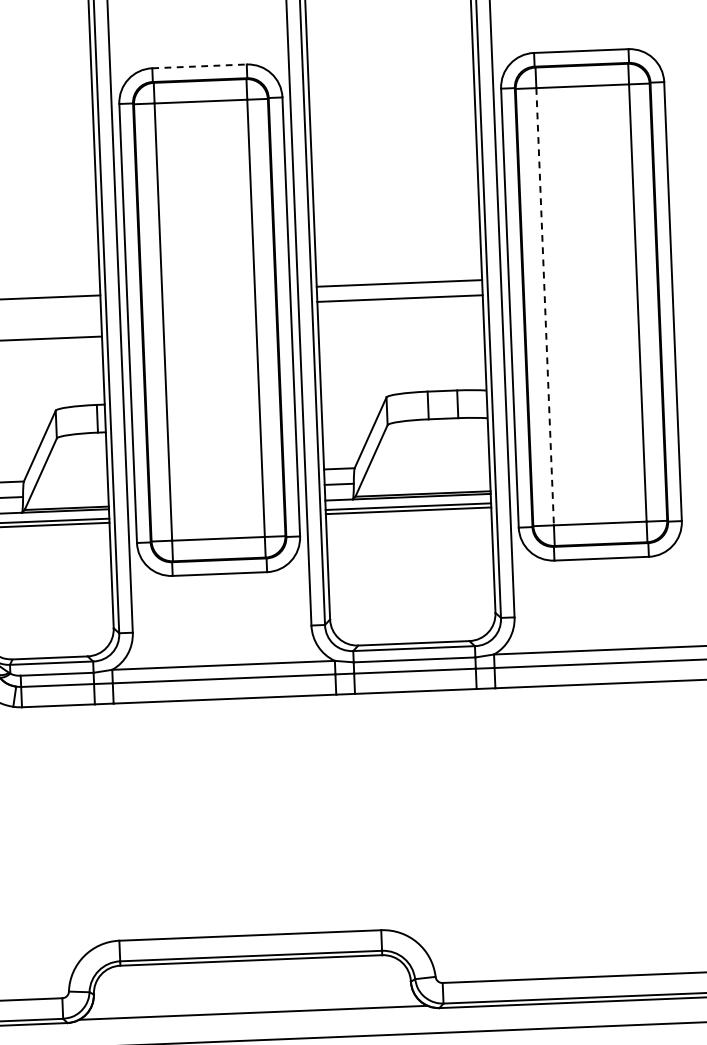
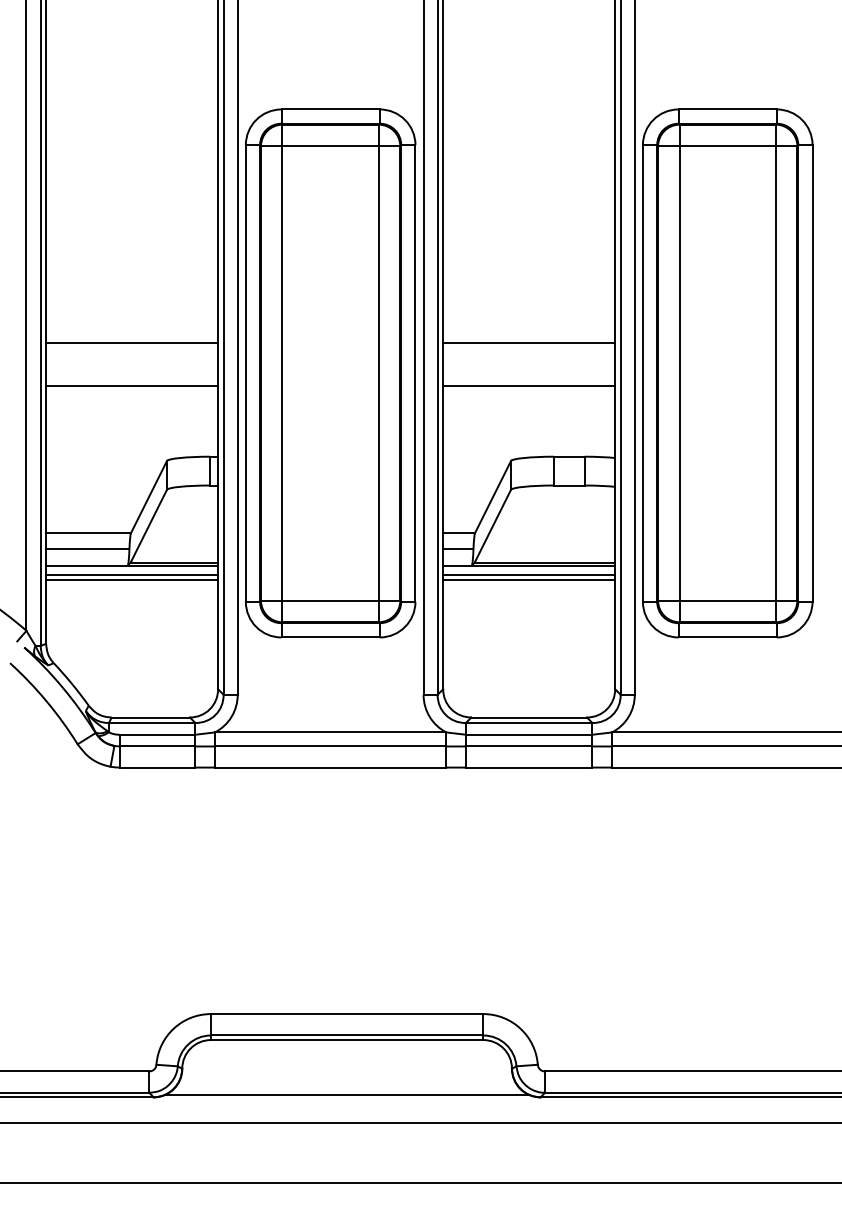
line: (200, 66) -> (331, 109), dashed -> solid
line: (400, 298) -> (529, 385), moved
line: (545, 306) -> (679, 373), dashed -> solid

